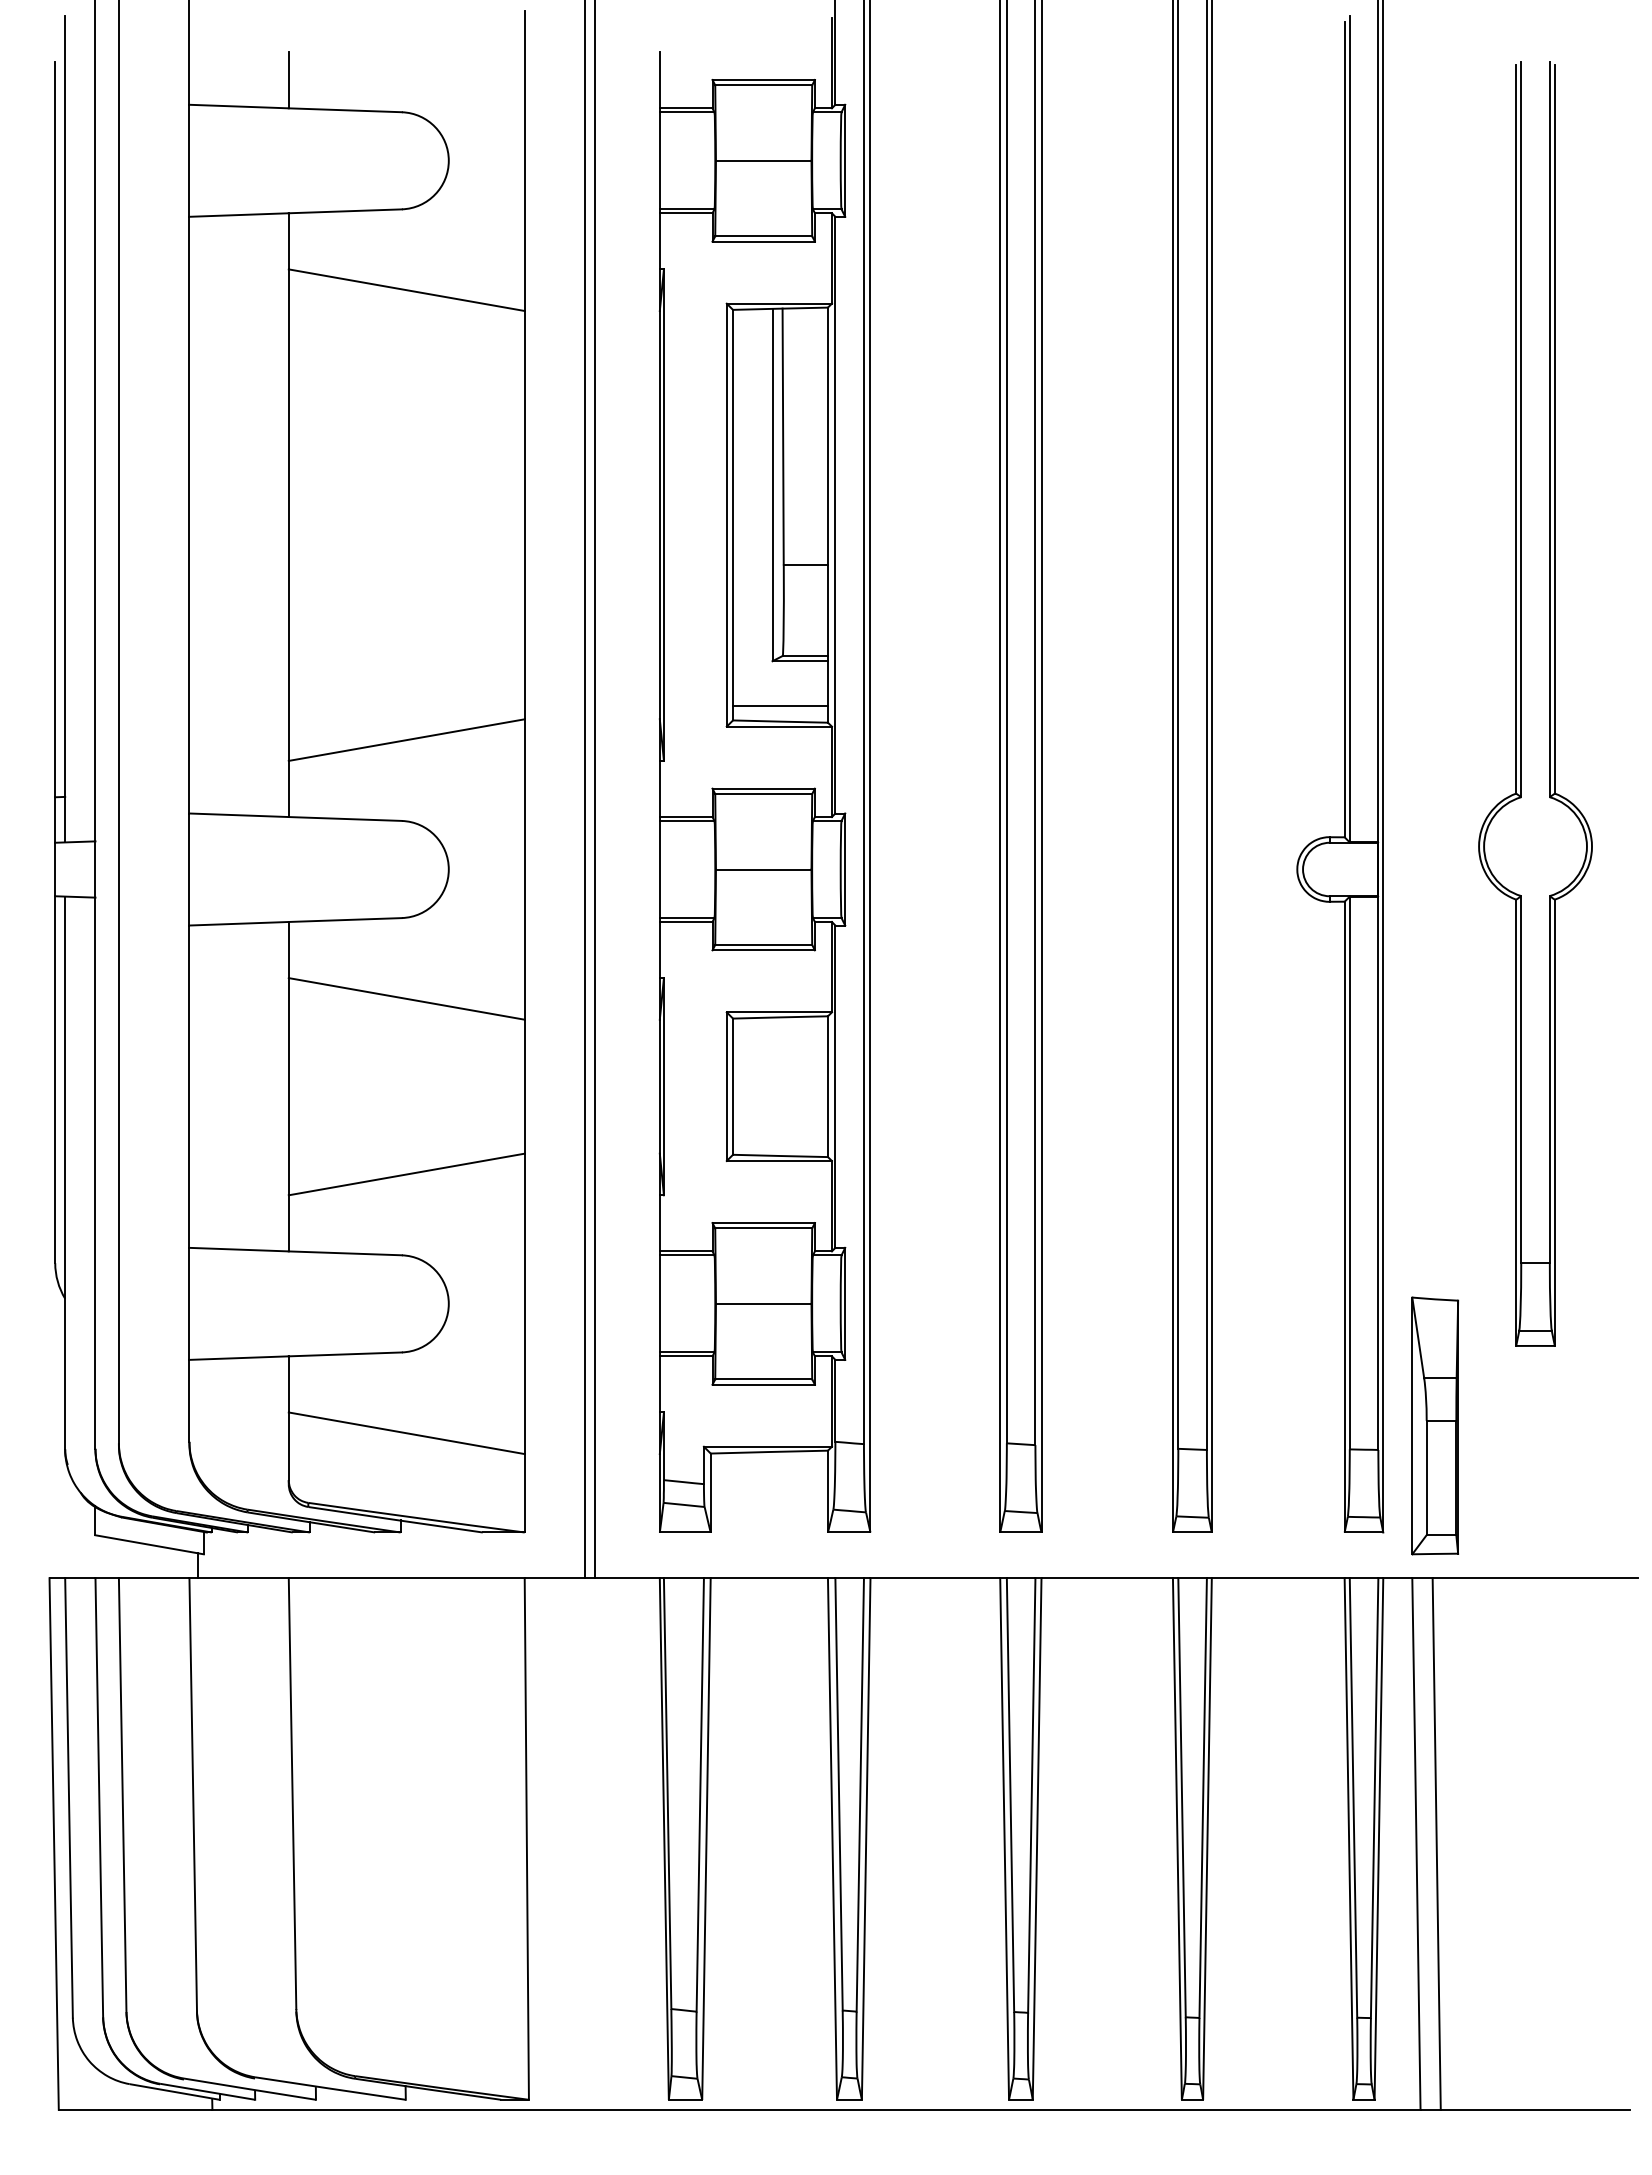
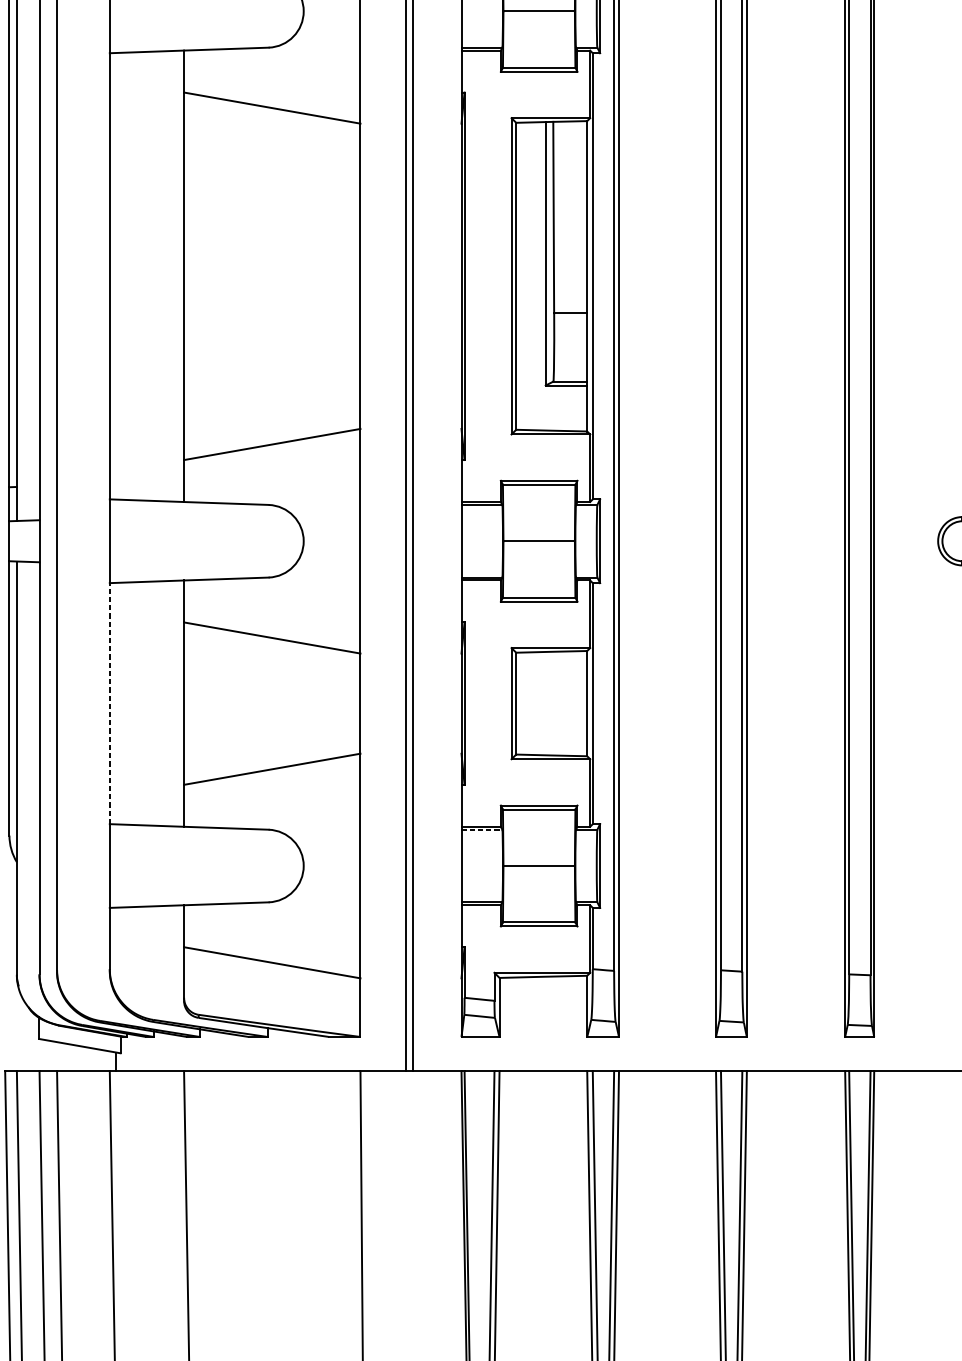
line: (779, 706) -> (550, 419), removed
line: (189, 1086) -> (109, 703), solid -> dashed
line: (687, 1255) -> (482, 829), solid -> dashed

